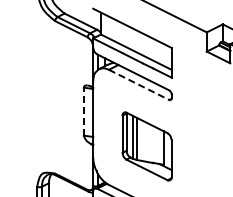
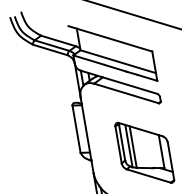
line: (139, 84) -> (126, 93), dashed -> solid
line: (83, 111) -> (76, 129), dashed -> solid

